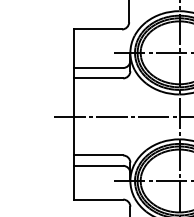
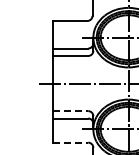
line: (98, 156) -> (70, 111), solid -> dashed
line: (98, 199) -> (70, 142), solid -> dashed

